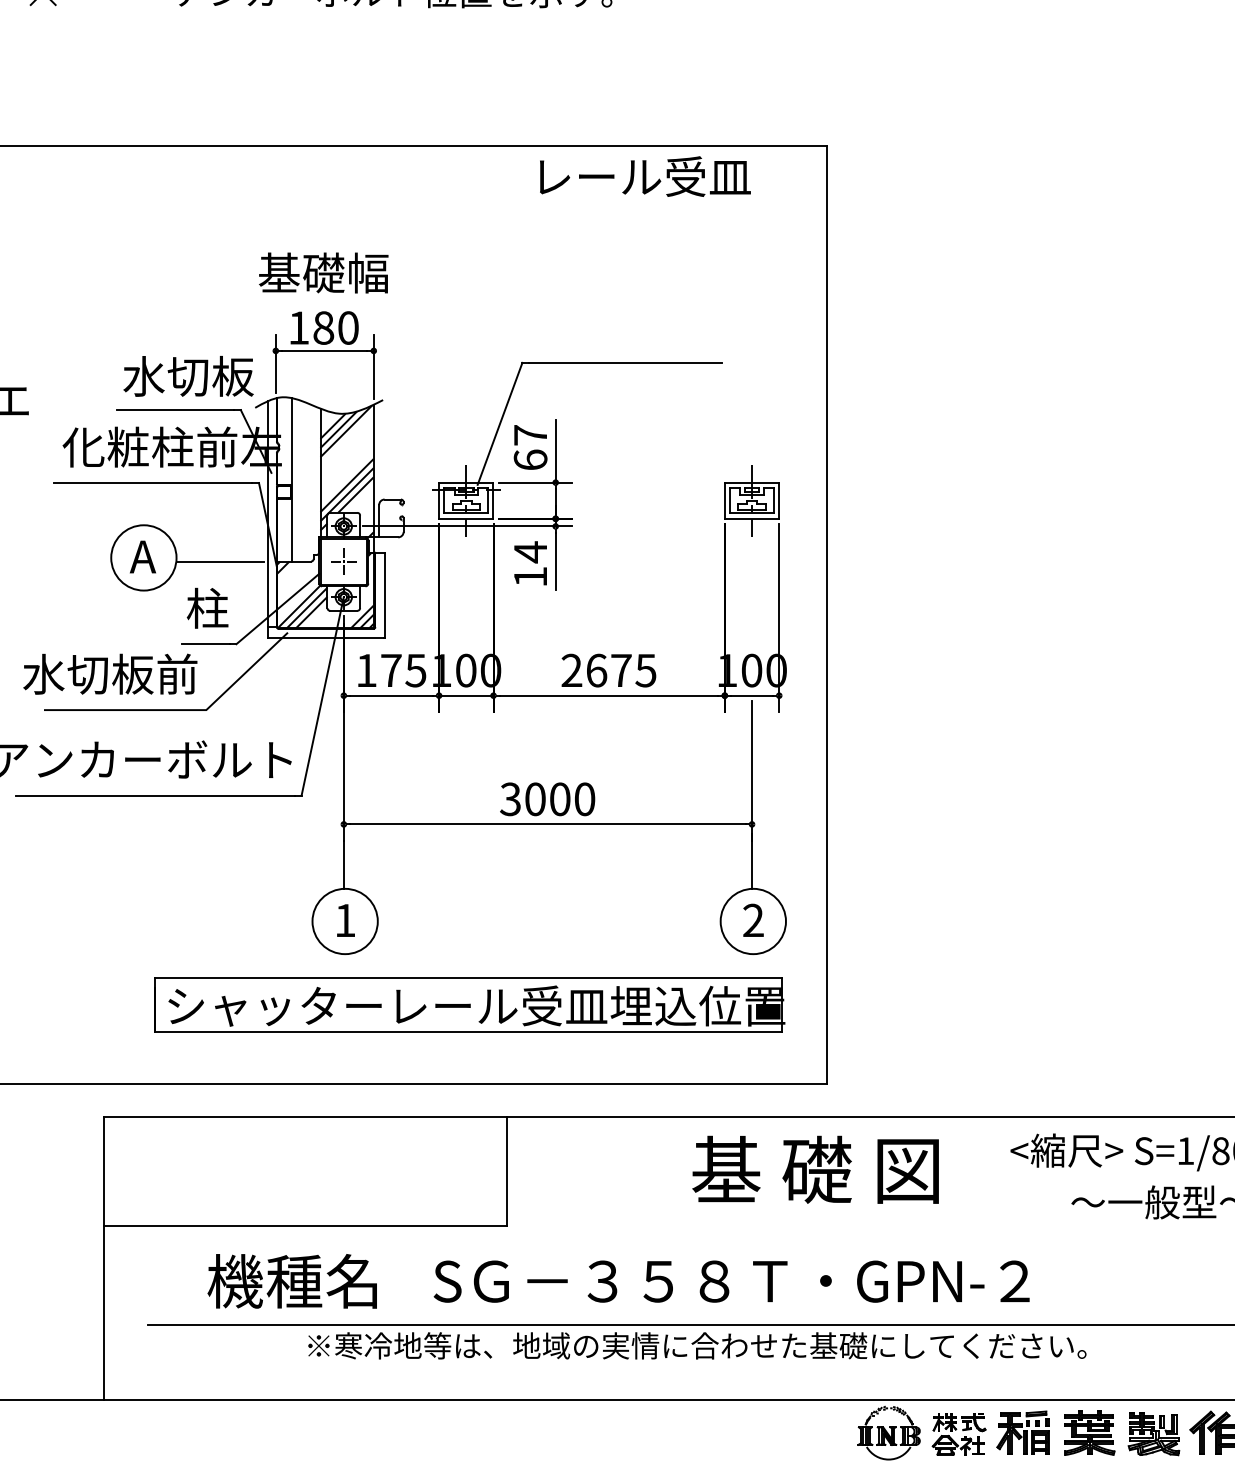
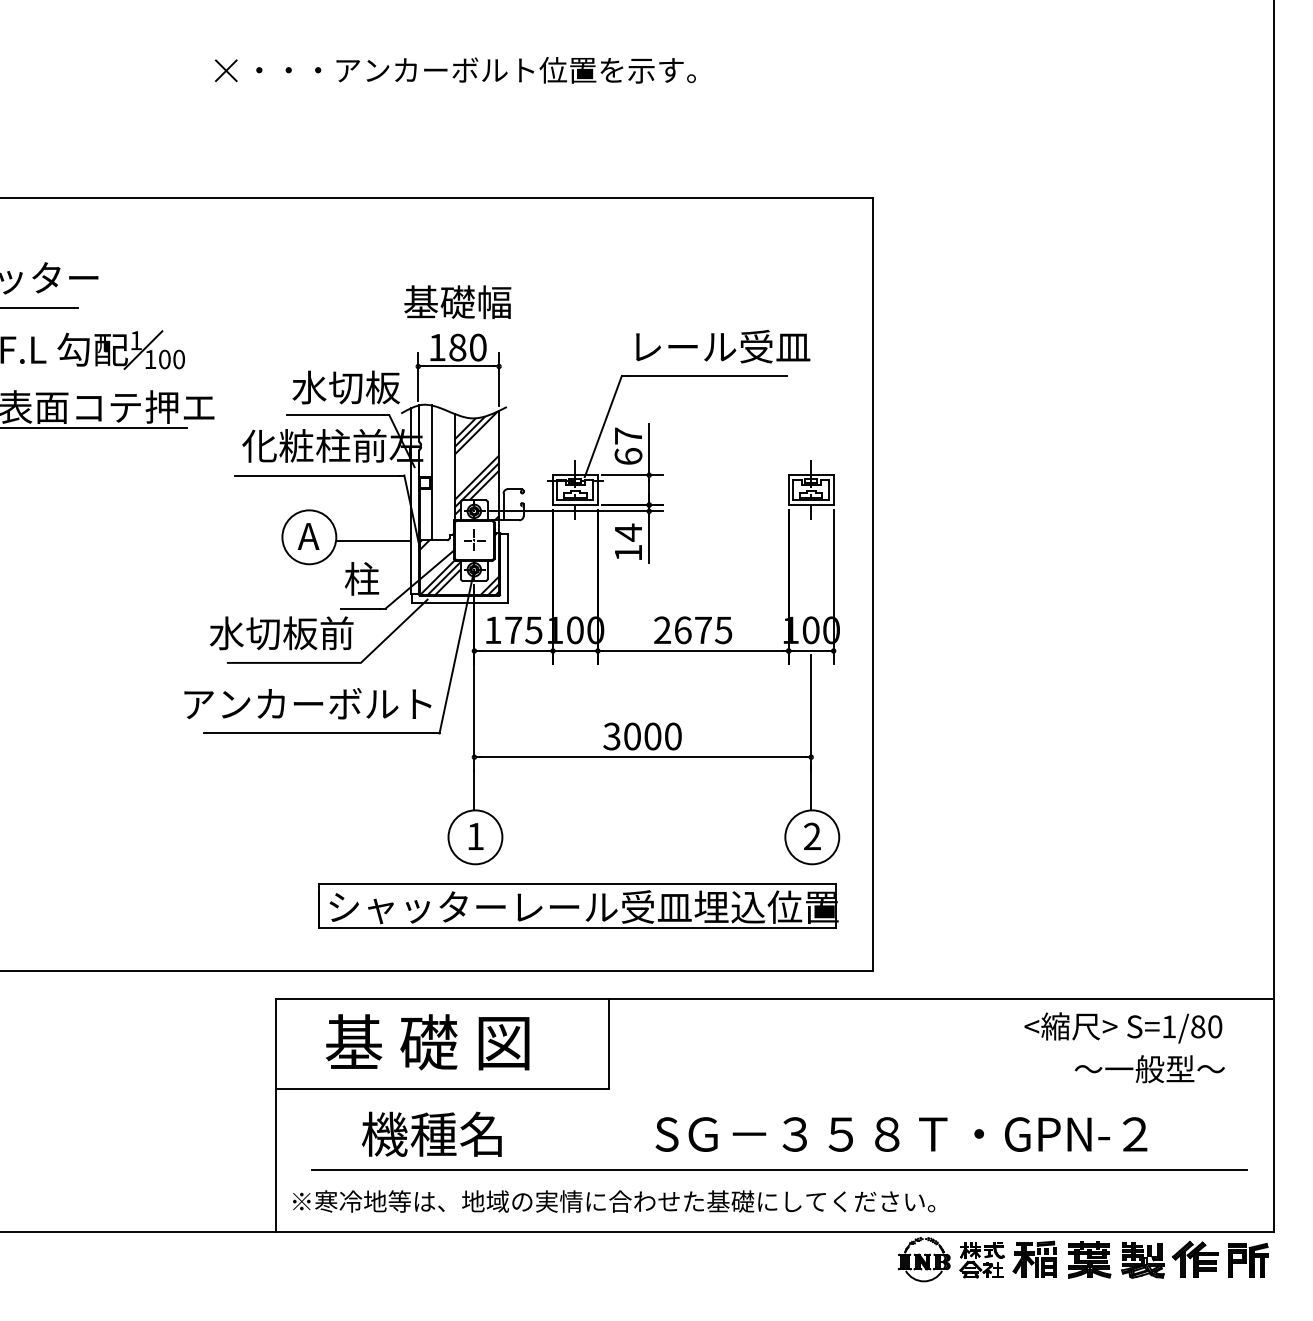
text: (645, 176) -> (723, 346), moved
text: (815, 1170) -> (427, 1042), moved
text: (731, 1281) -> (901, 1134), moved
text: (697, 1345) -> (614, 1201), moved

